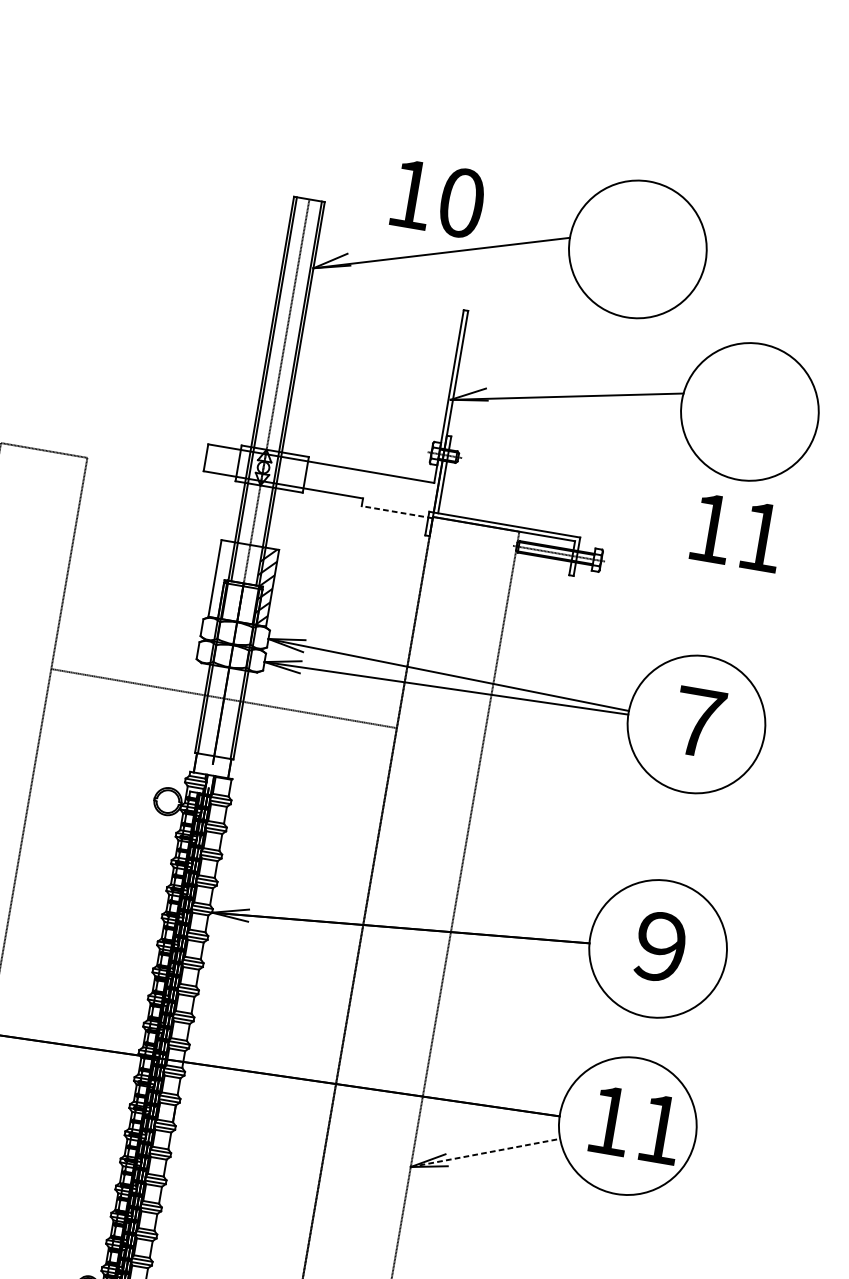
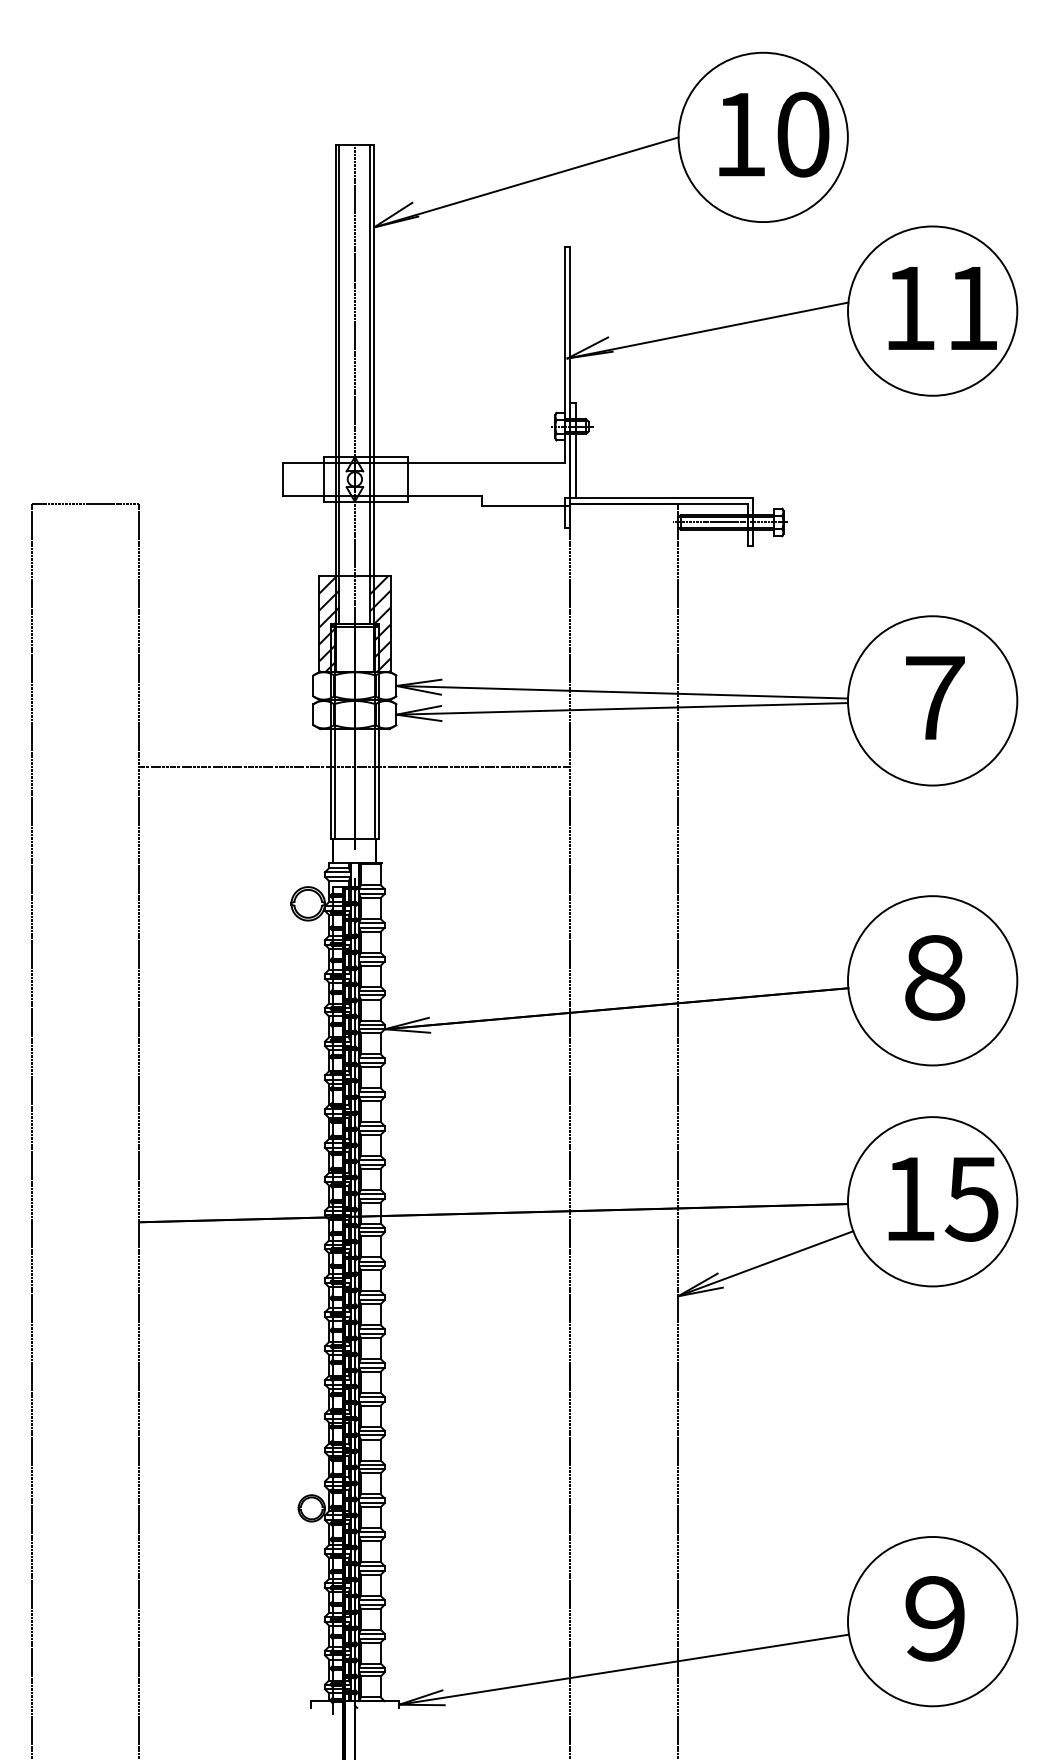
text: (438, 198) -> (774, 134), moved
line: (396, 511) -> (525, 505), dashed -> solid
text: (737, 533) -> (942, 308), moved
hatch: (223, 579) -> (329, 623), added
text: (660, 946) -> (935, 977), ９ -> ８
text: (659, 1129) -> (971, 1199), 11 -> 15
line: (486, 1152) -> (766, 1263), dashed -> solid

